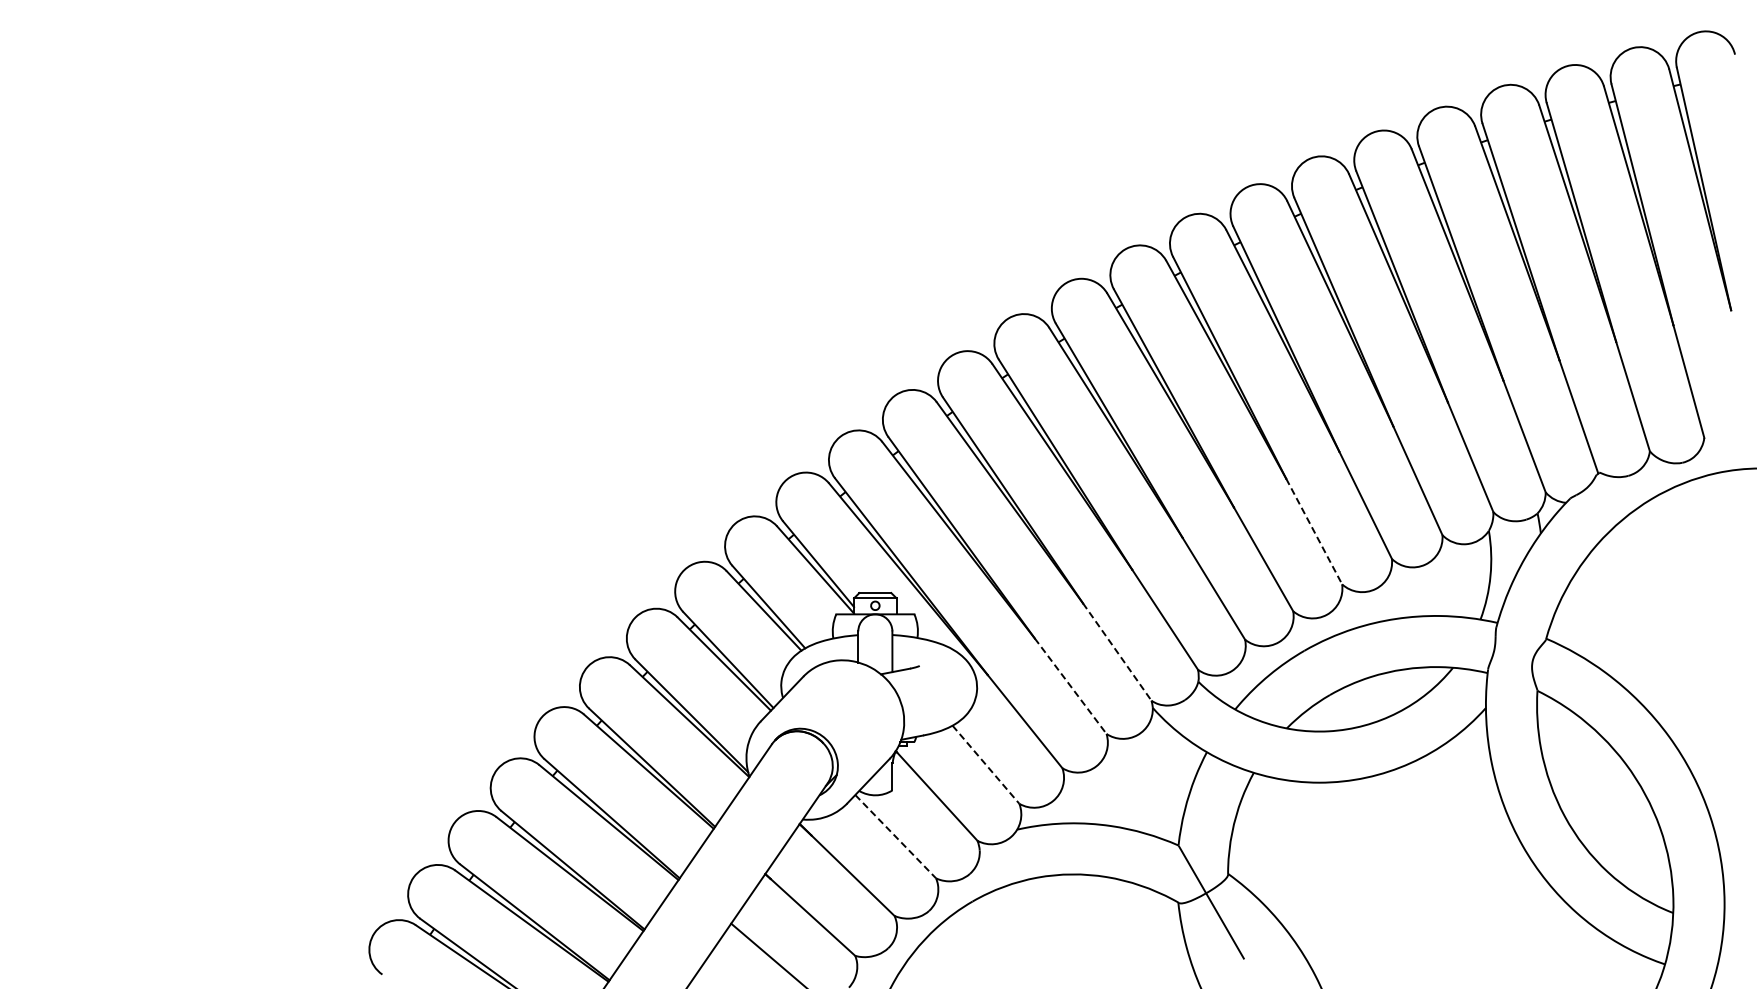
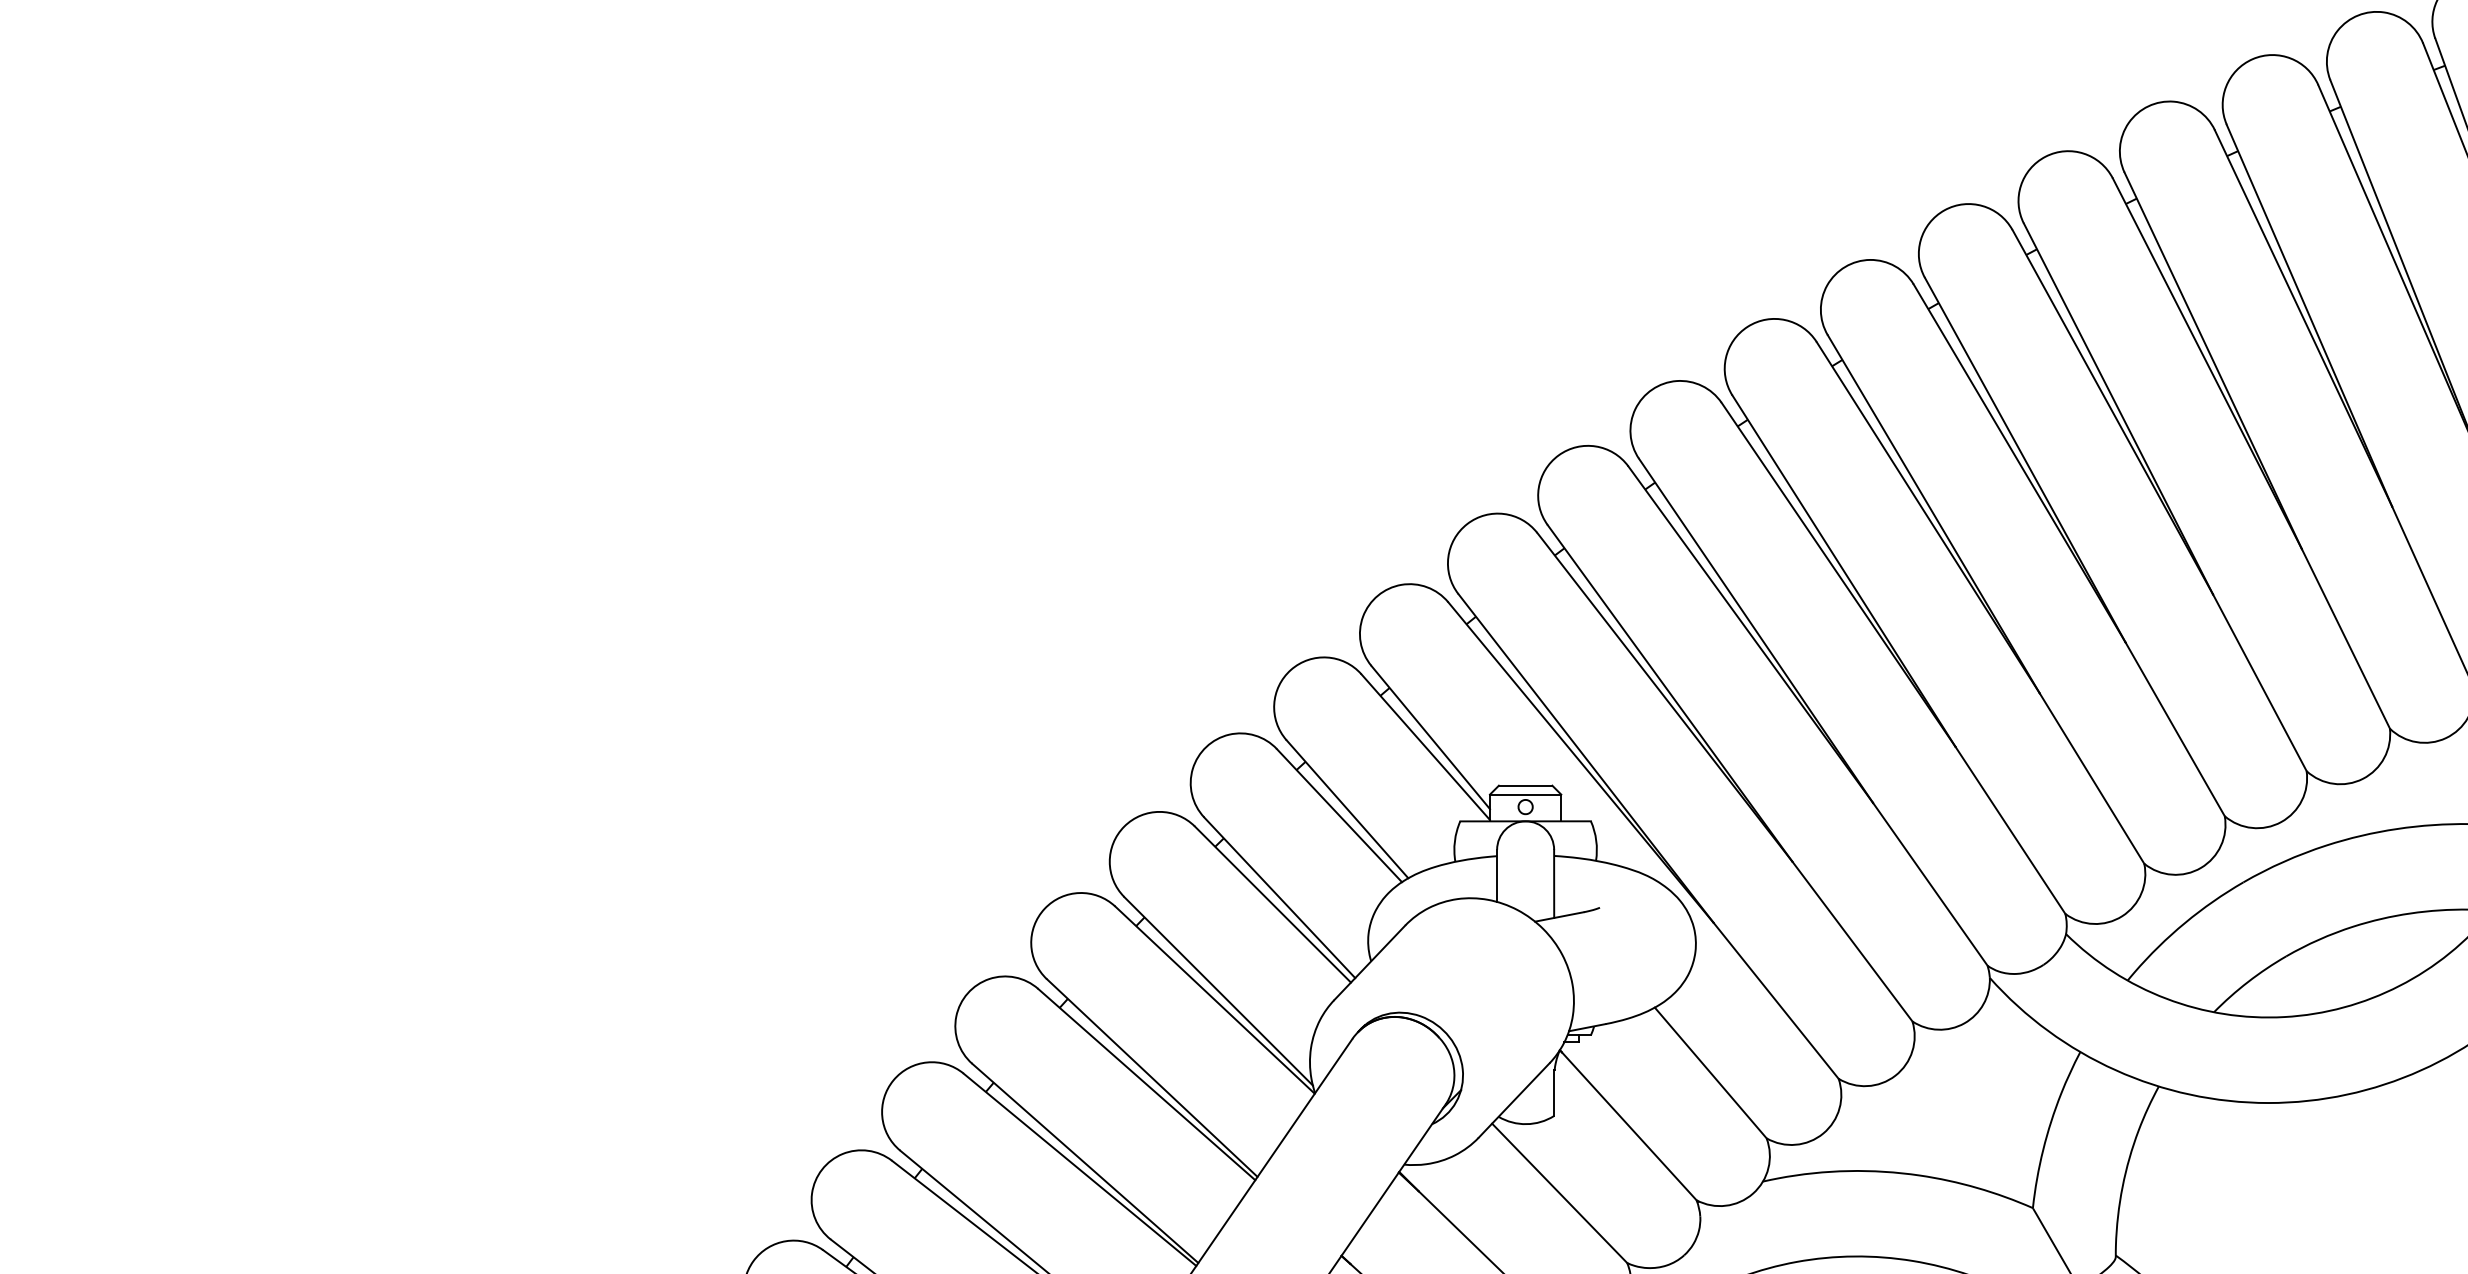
line: (1314, 531) -> (2260, 682), dashed -> solid
line: (1117, 651) -> (1930, 883), dashed -> solid
line: (1070, 686) -> (1852, 942), dashed -> solid
line: (986, 765) -> (1711, 1074), dashed -> solid
line: (895, 836) -> (1559, 1193), dashed -> solid

